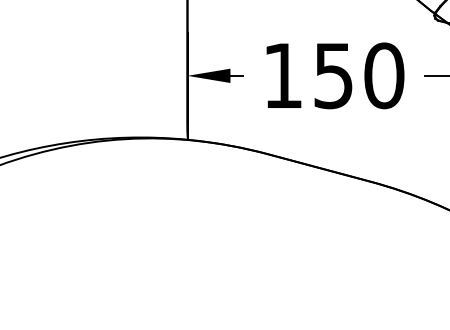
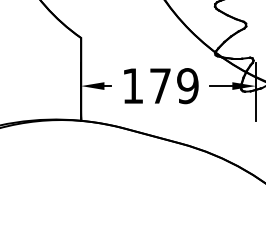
text: (359, 76) -> (174, 86), 150 -> 179

